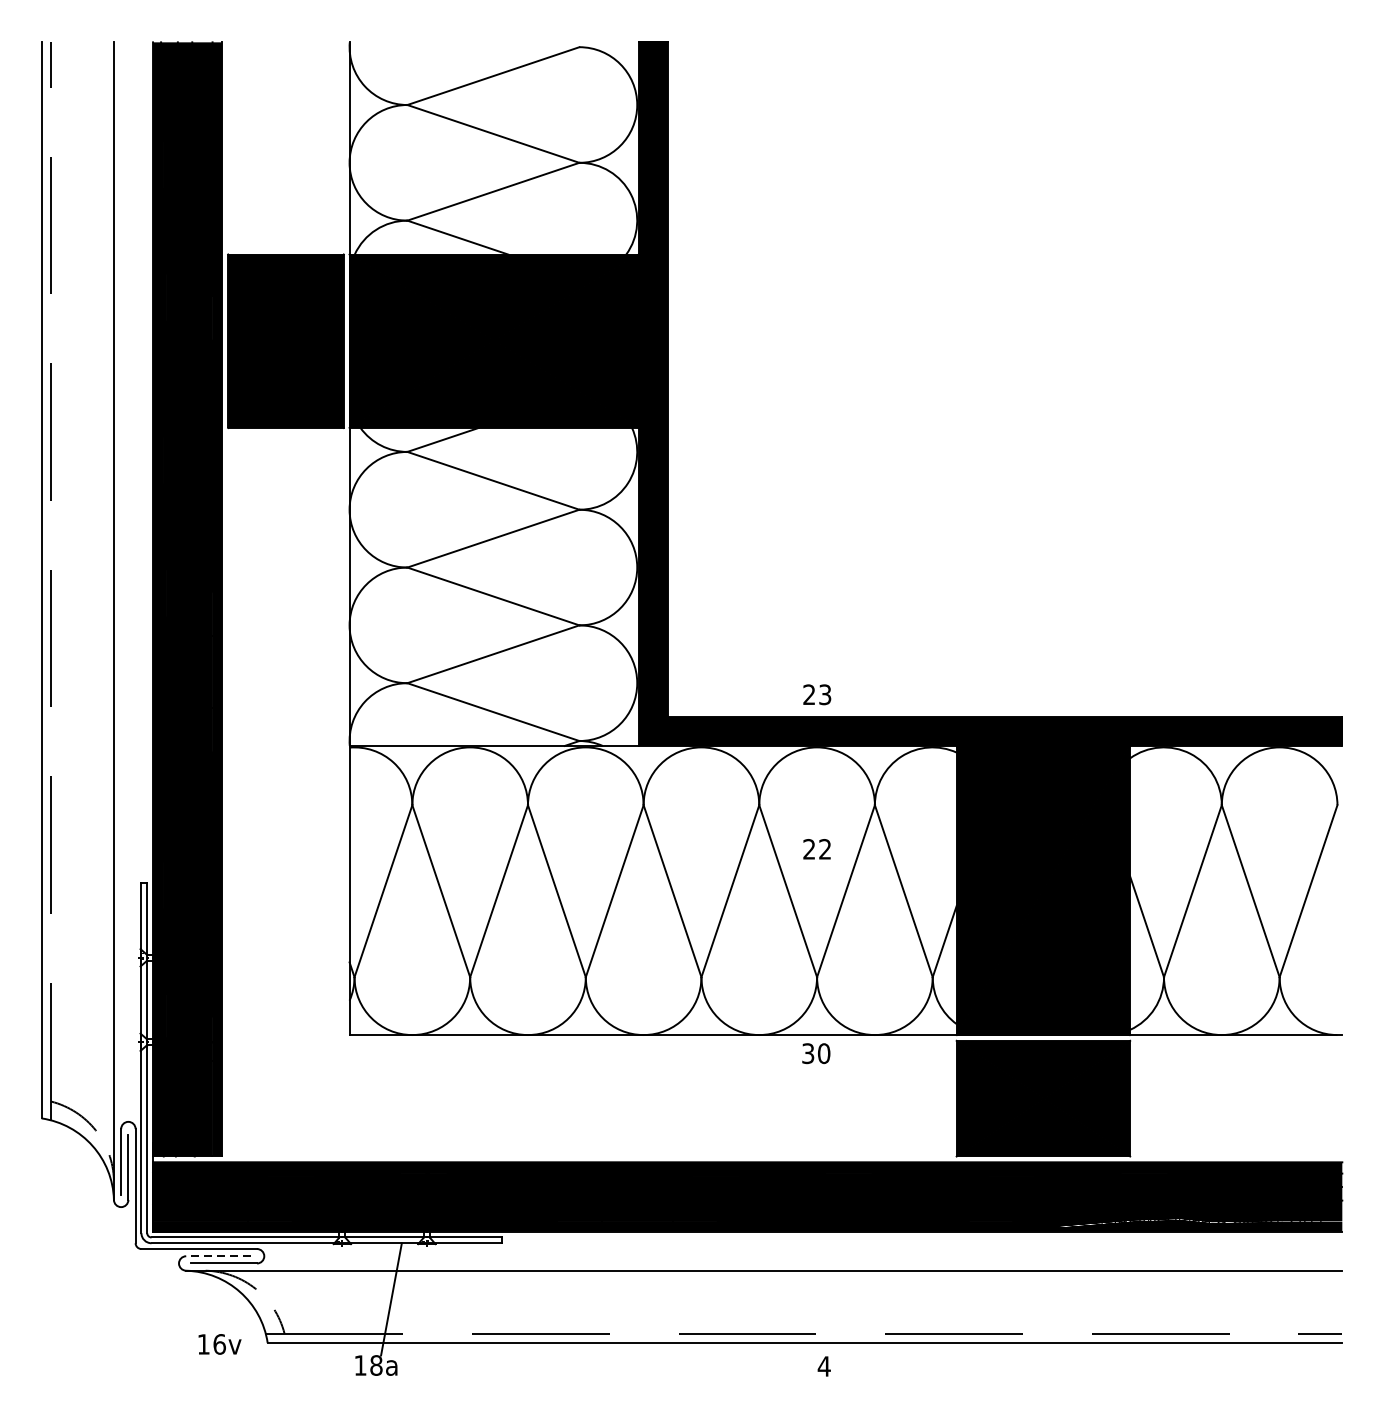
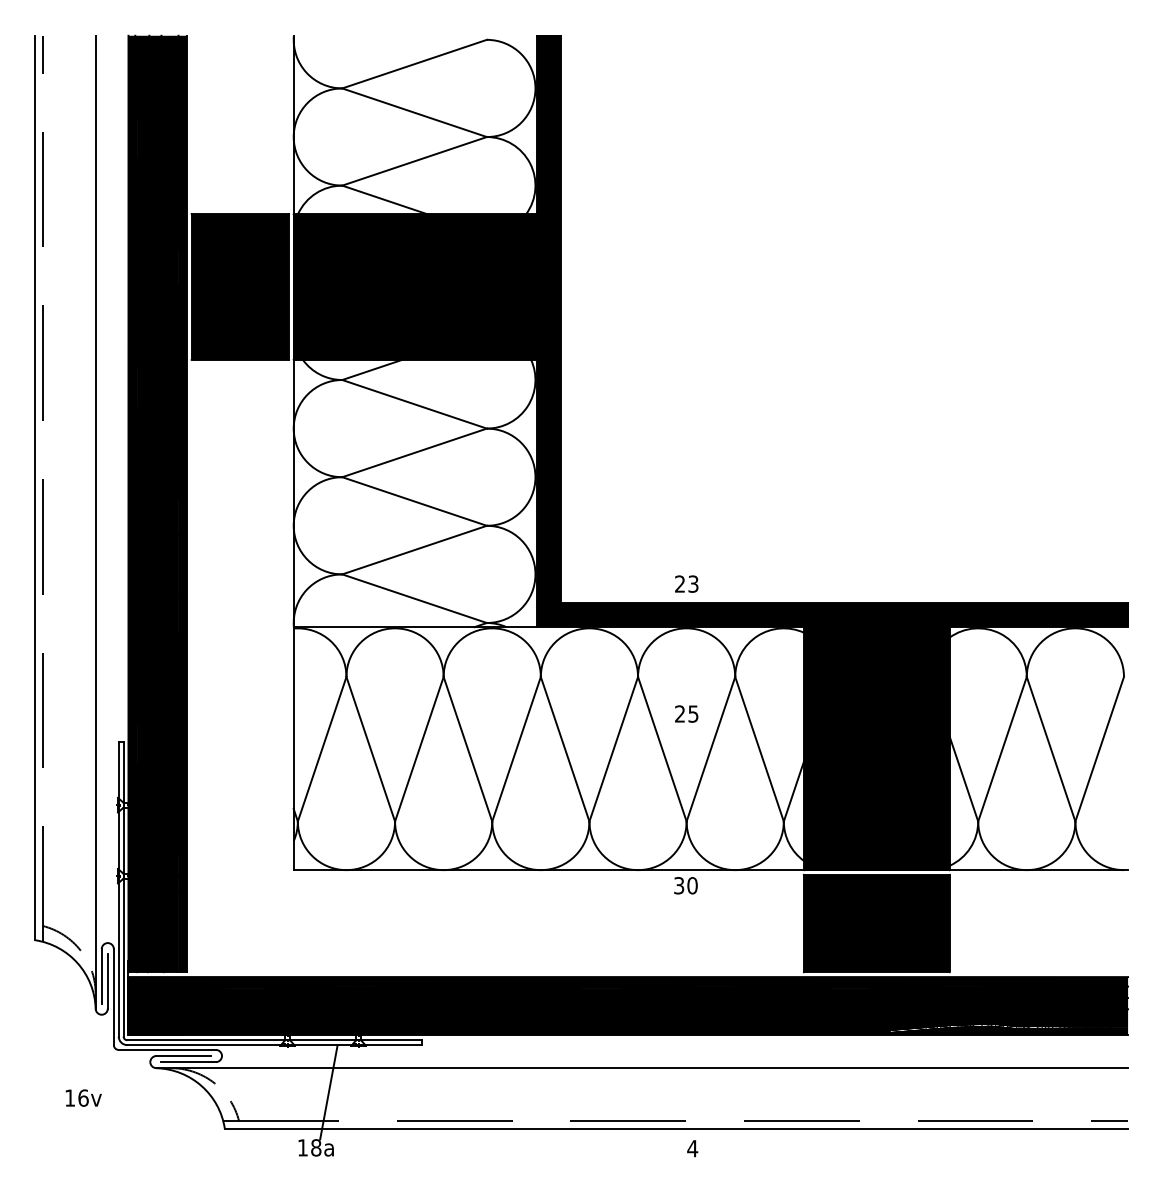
text: (825, 848) -> (693, 713), 22 -> 25
line: (218, 1256) -> (183, 1056), dashed -> solid
text: (219, 1343) -> (83, 1097), moved

